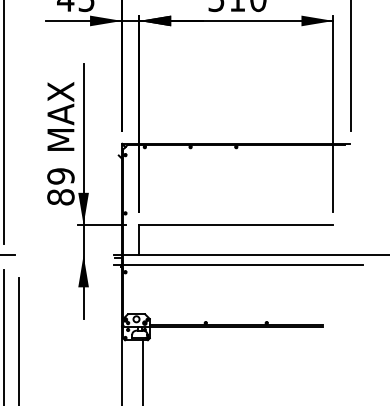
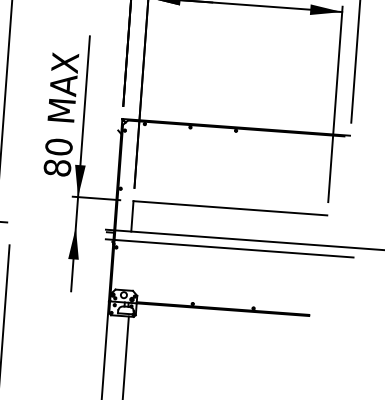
text: (60, 176) -> (58, 147), 89 -> 80

